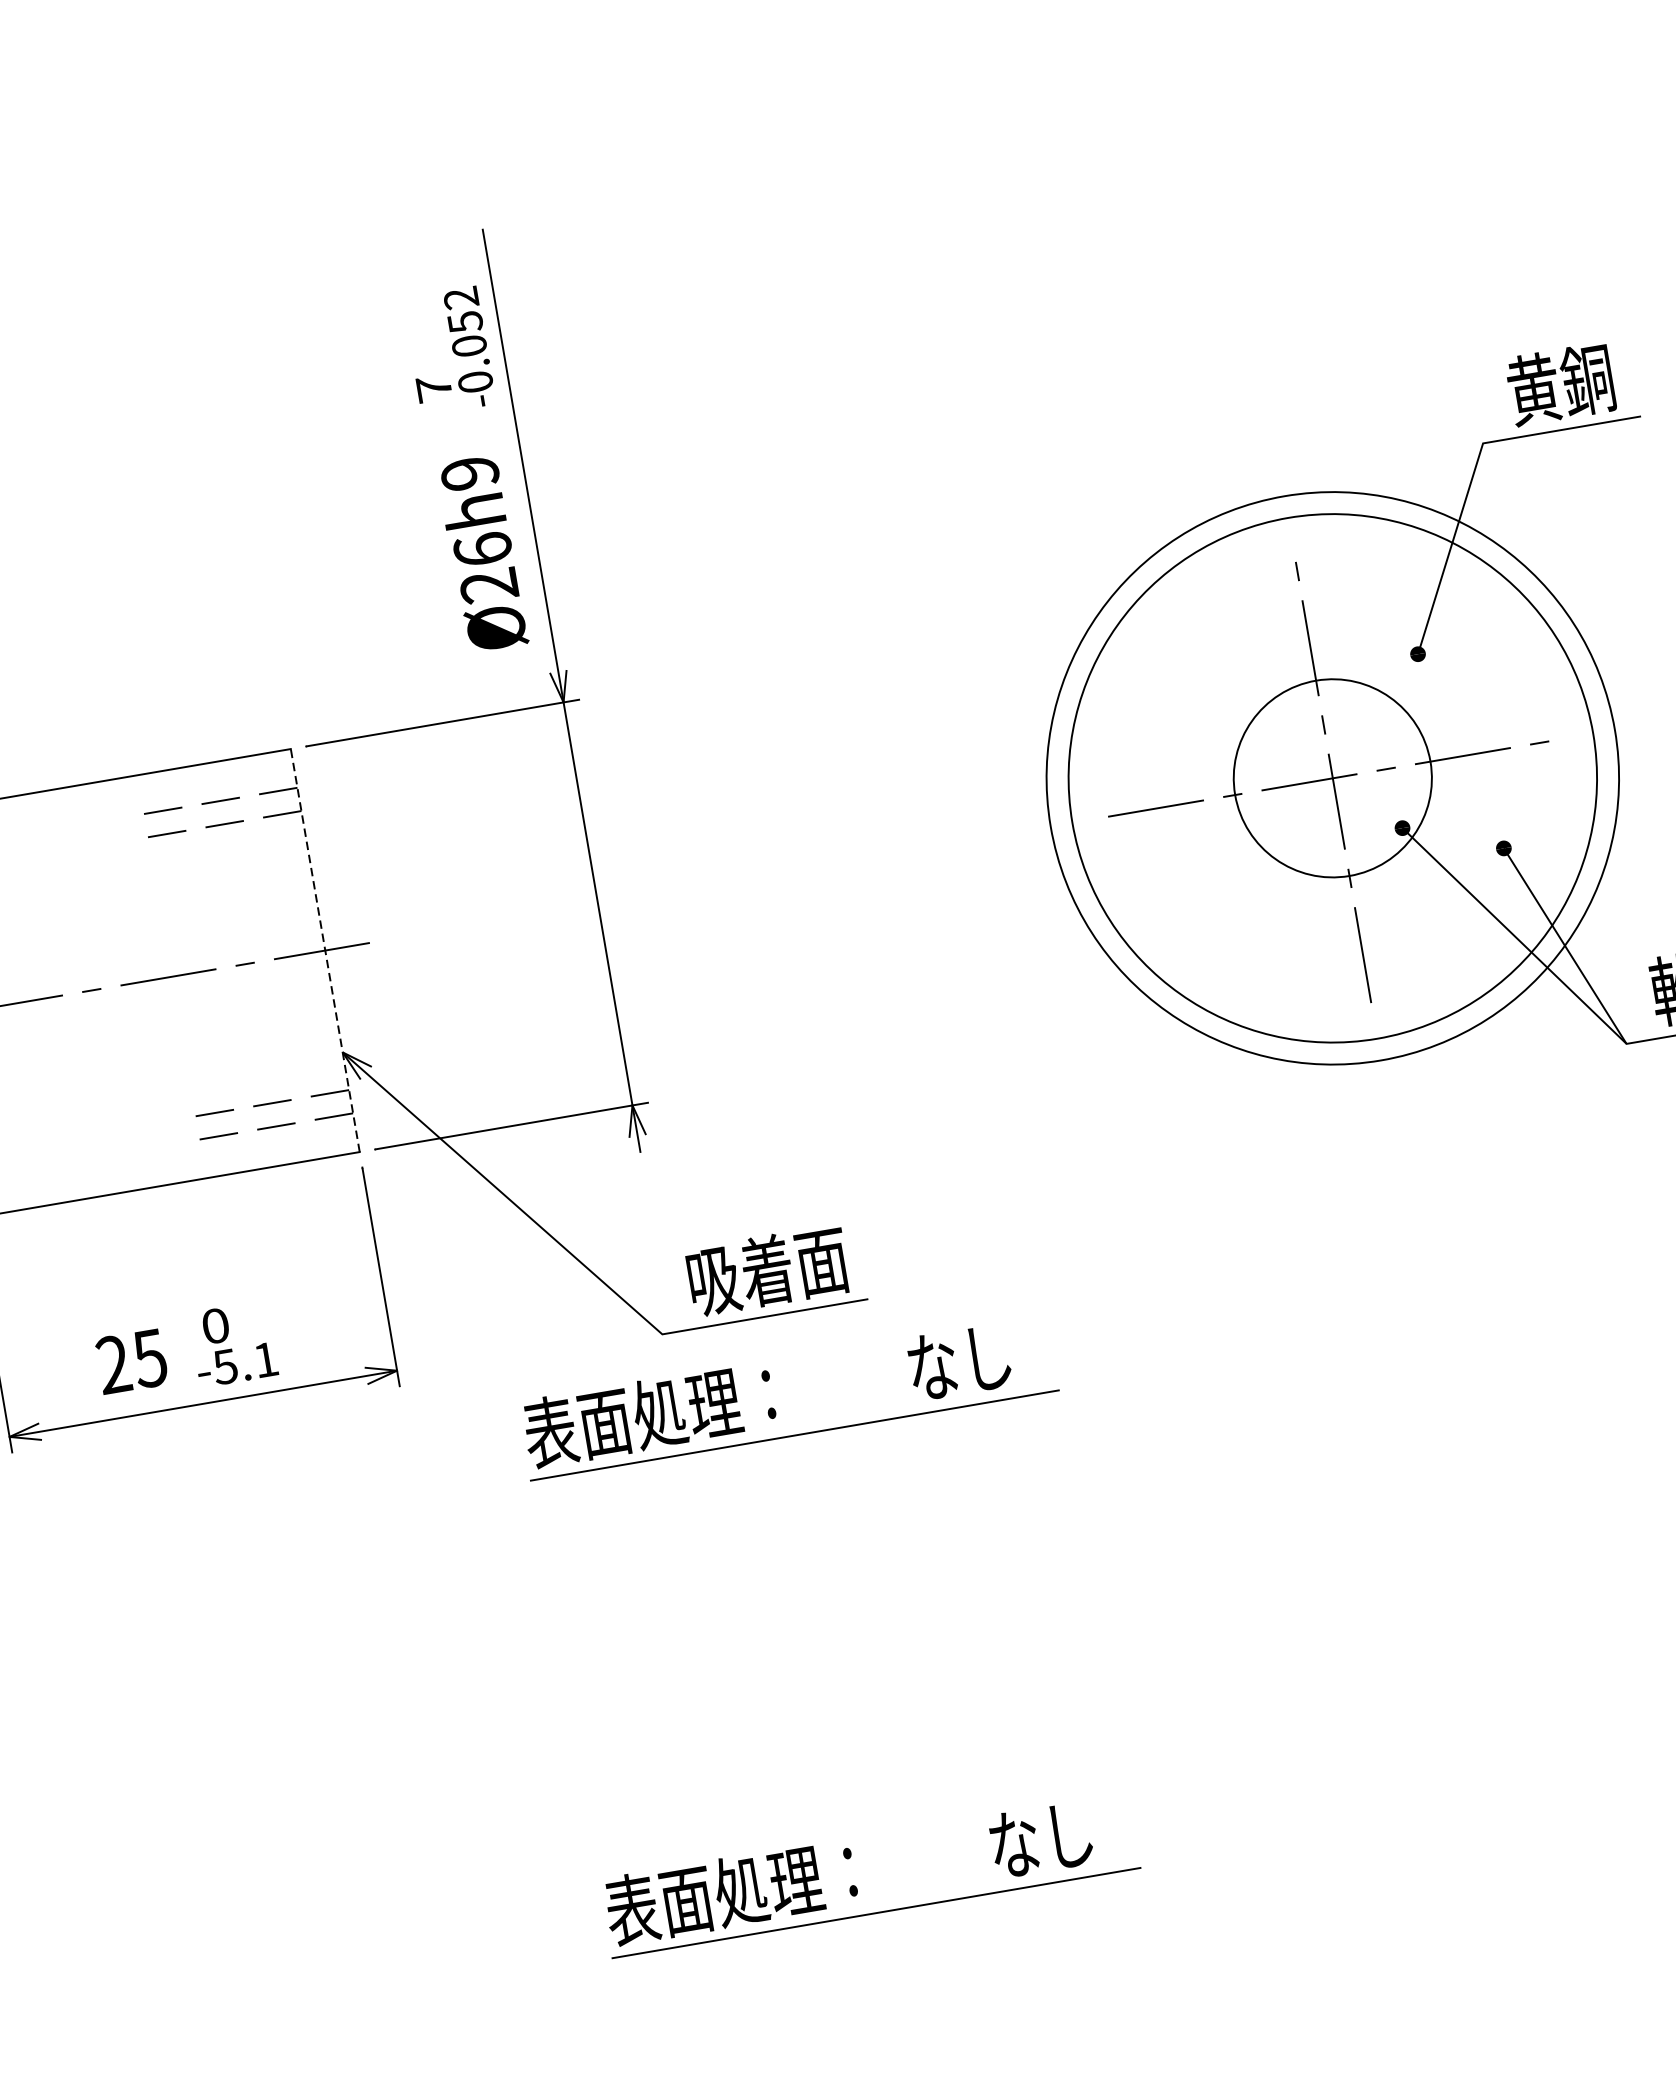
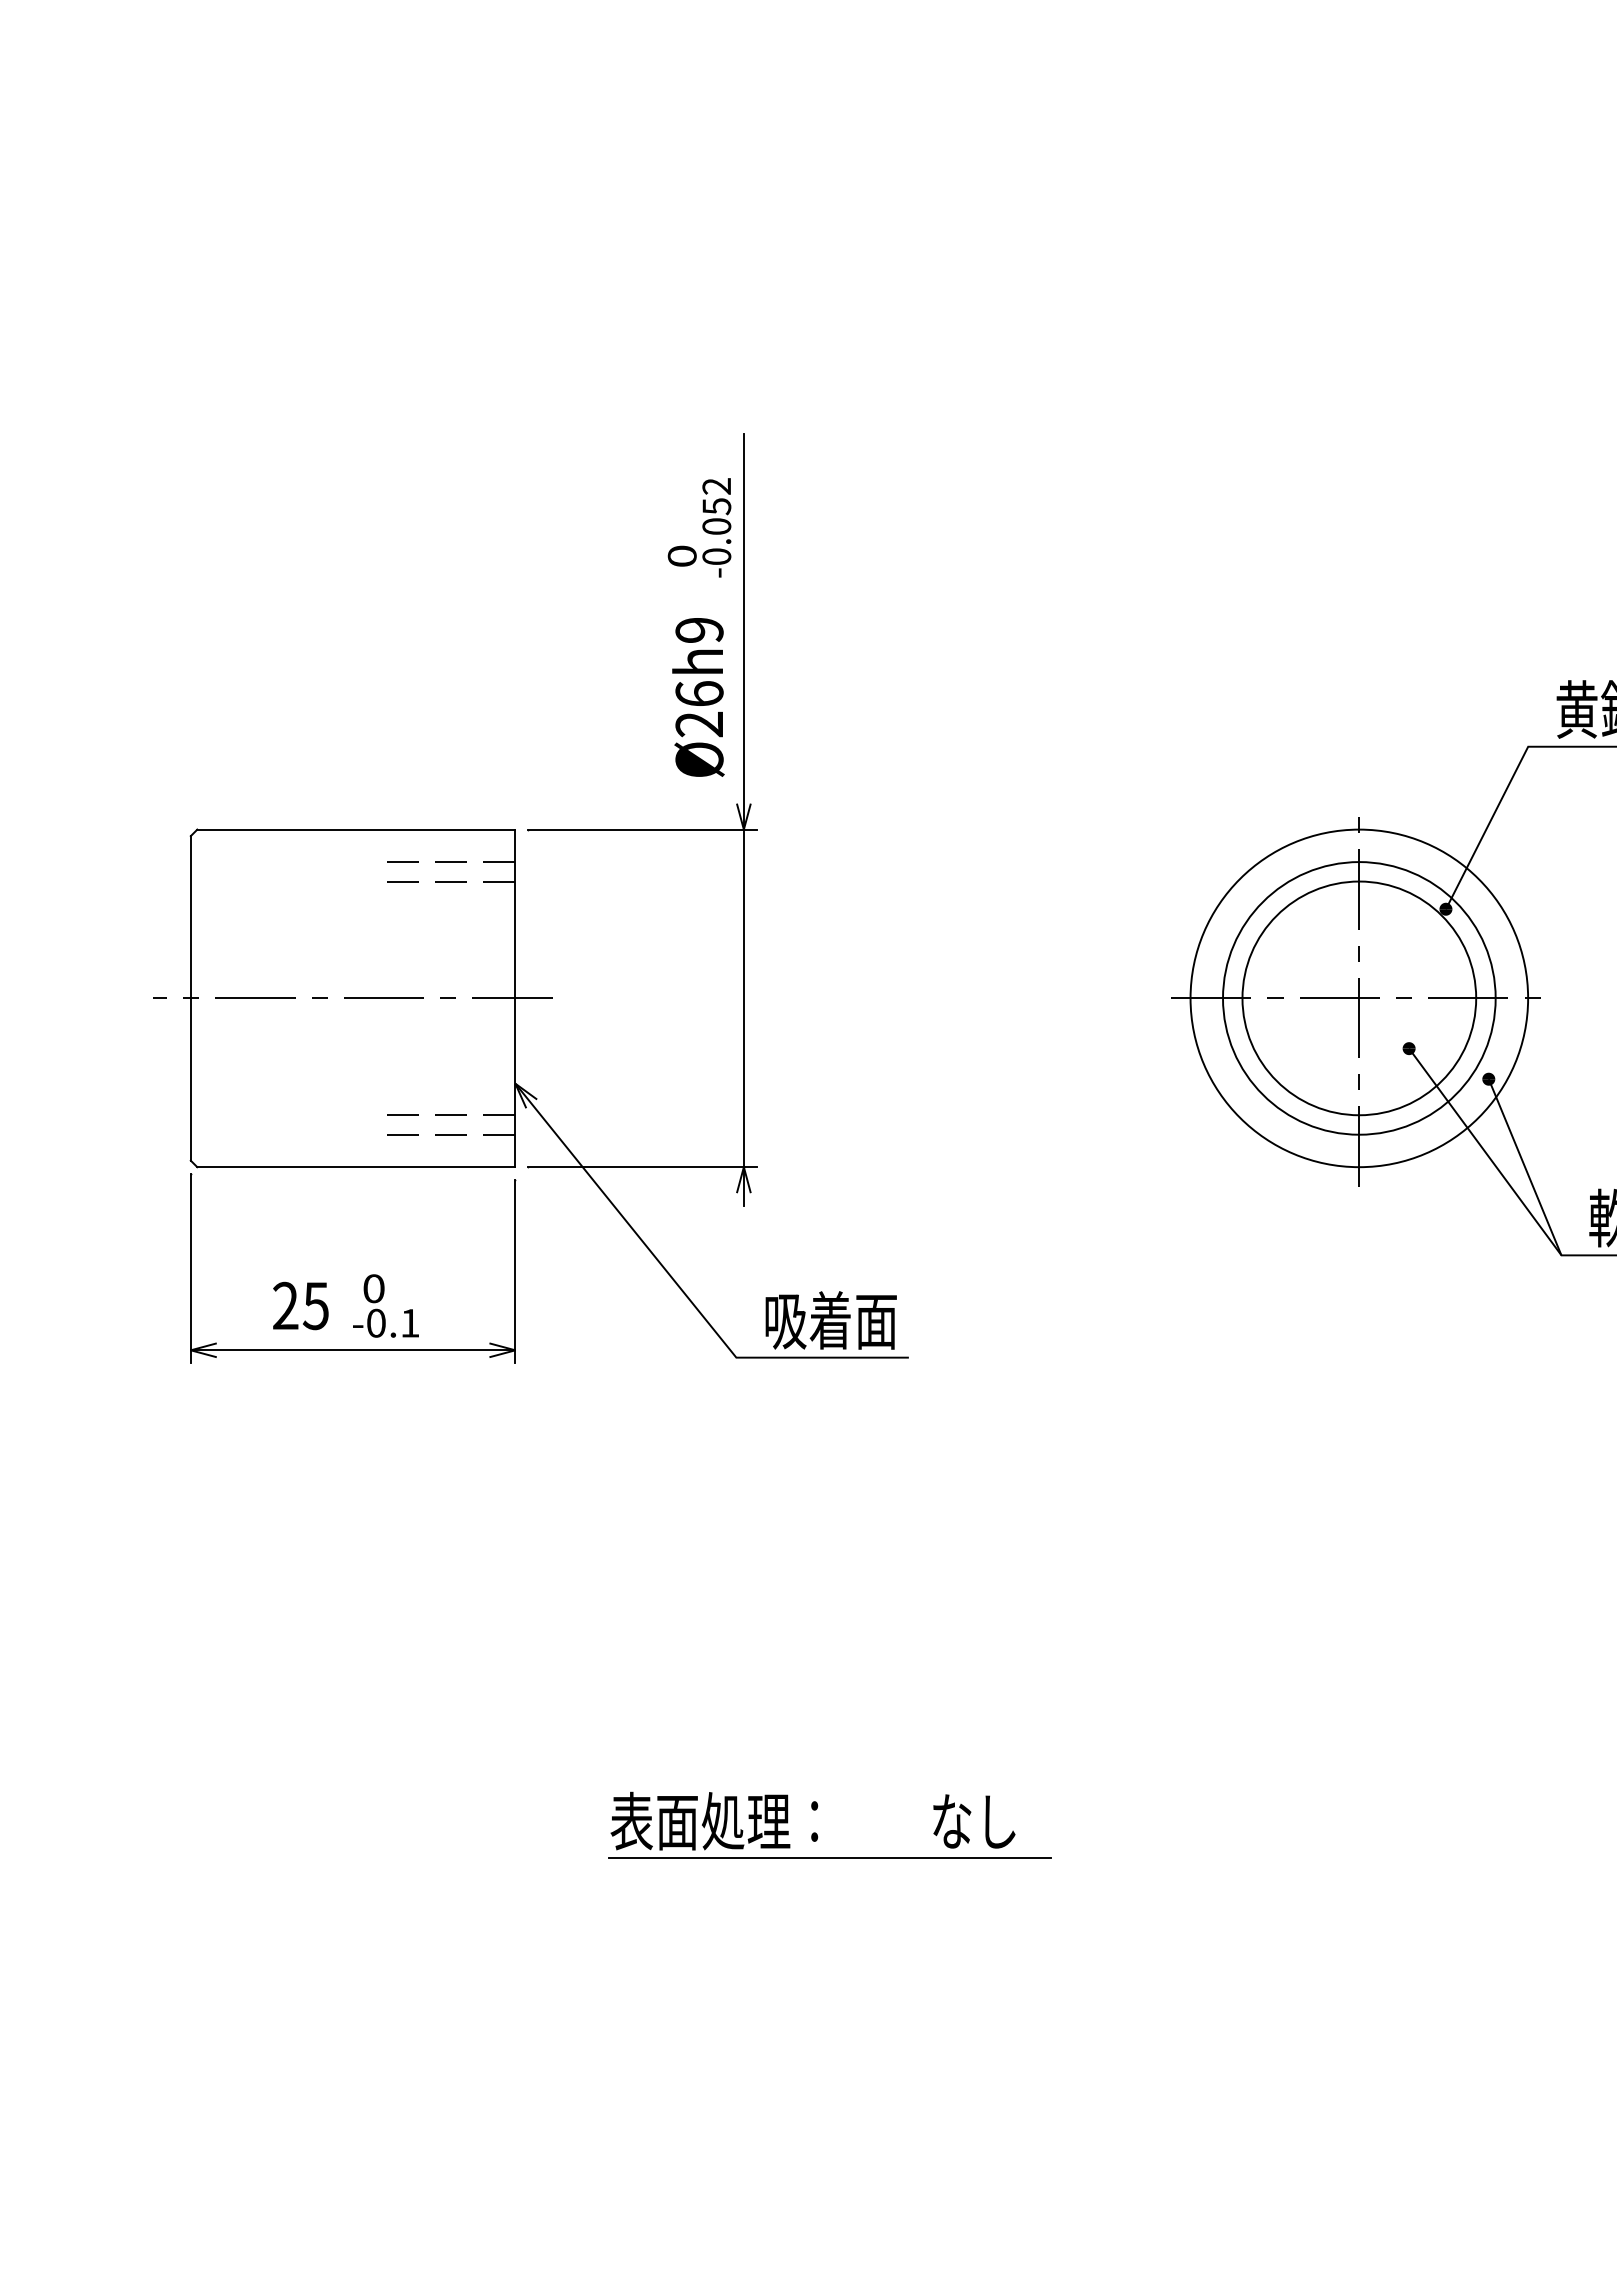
text: (433, 387) -> (681, 555), 7 -> 0
circle: (1333, 778) -> (1359, 998), size x0.62
circle: (1333, 778) -> (1359, 998), size x0.71
circle: (1333, 778) -> (1359, 998), size x1.43
line: (325, 950) -> (515, 998), dashed -> solid
text: (224, 1366) -> (375, 1322), -5.1 -> -0.1
part: (774, 1409) -> (817, 1434), removed

